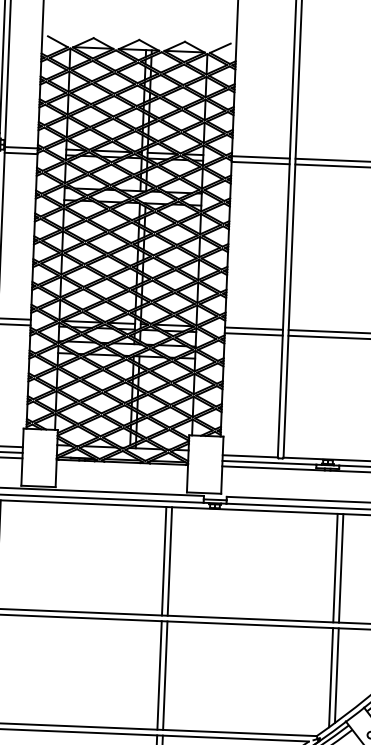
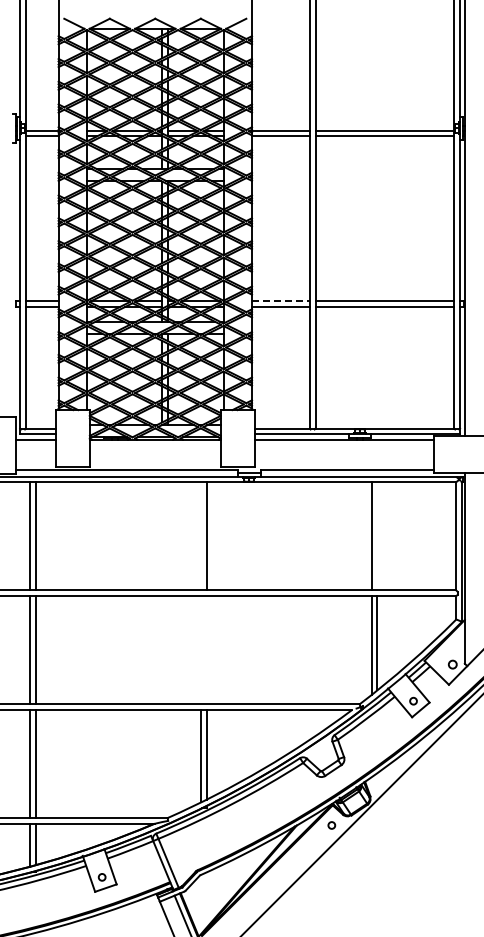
line: (253, 328) -> (280, 301), solid -> dashed
line: (163, 561) -> (200, 536), removed
line: (341, 568) -> (377, 536), removed
line: (159, 675) -> (200, 650), removed
line: (165, 675) -> (206, 650), removed

